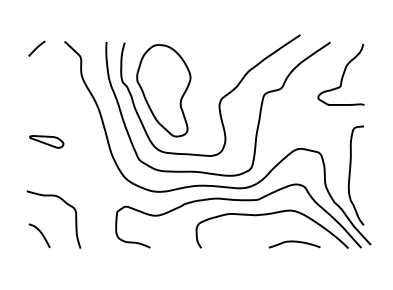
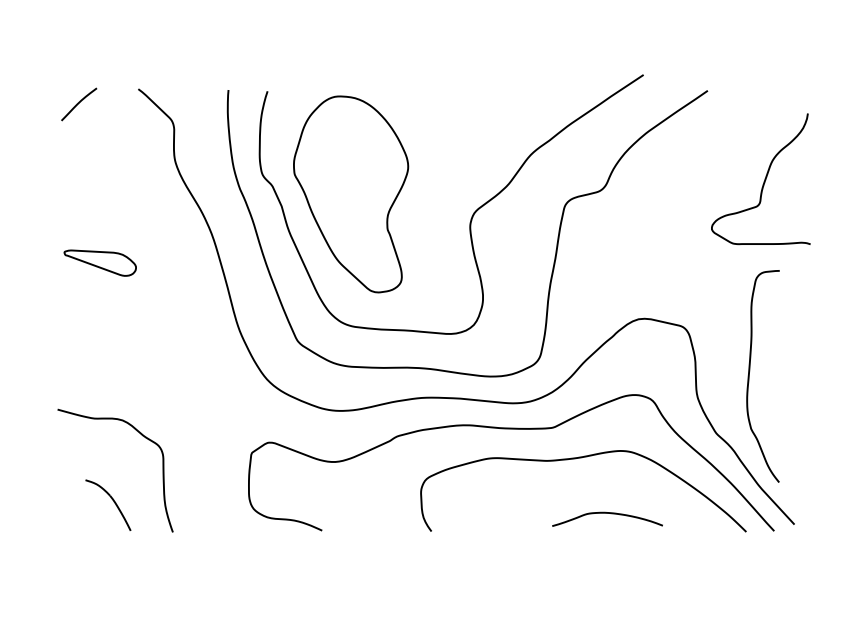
curve: (342, 74) -> (763, 178), moved
part: (46, 141) -> (99, 262), moved
part: (39, 235) -> (108, 504), moved
curve: (294, 242) -> (607, 515), moved

